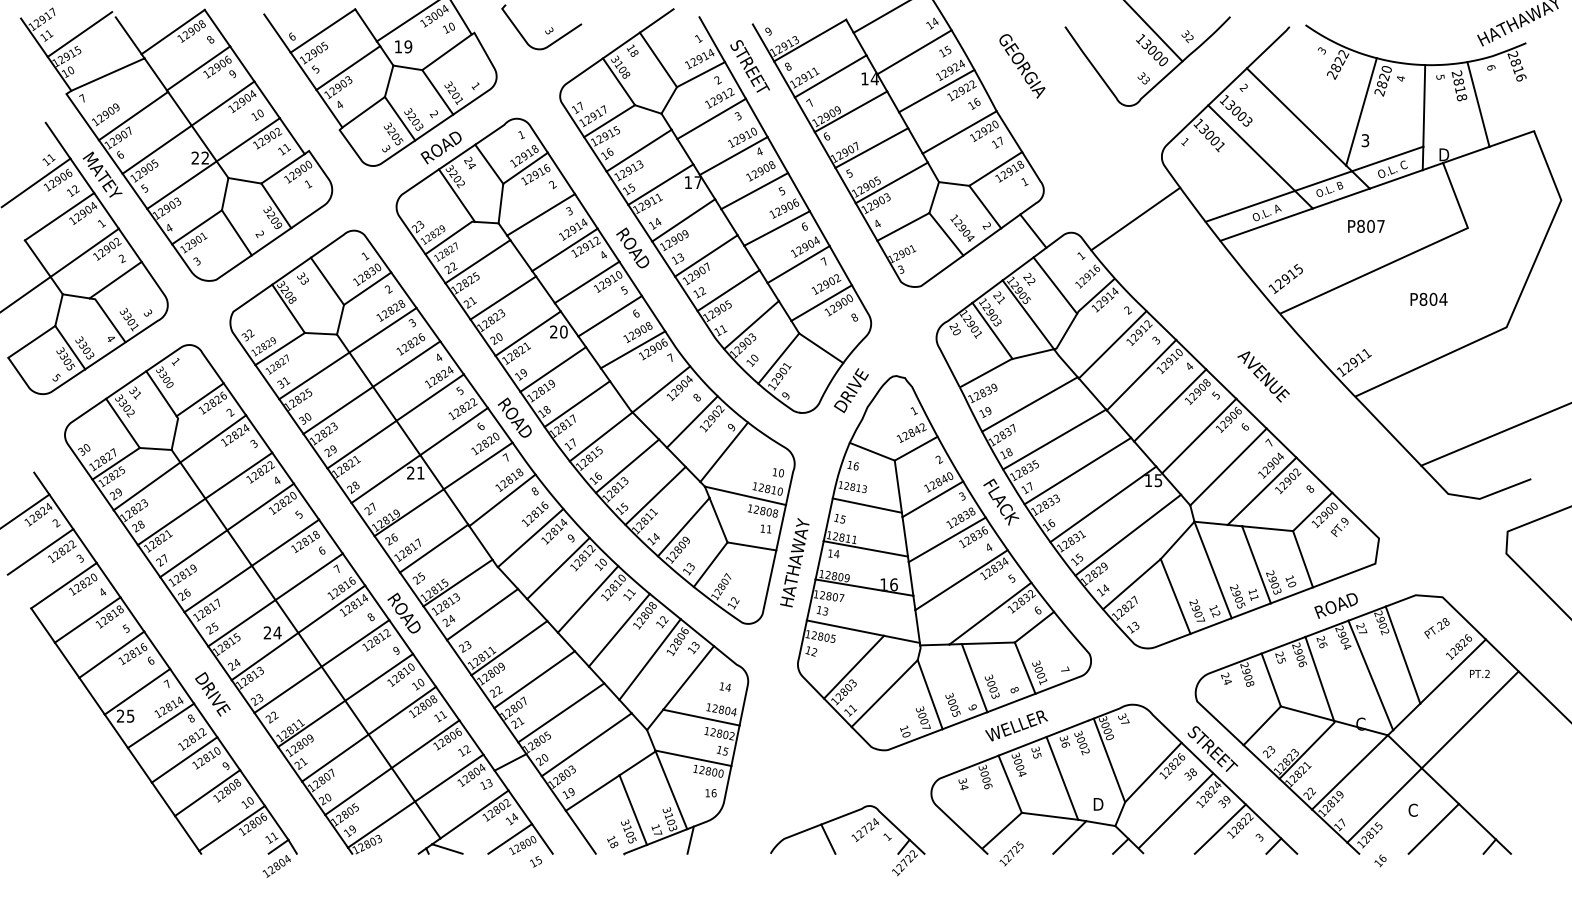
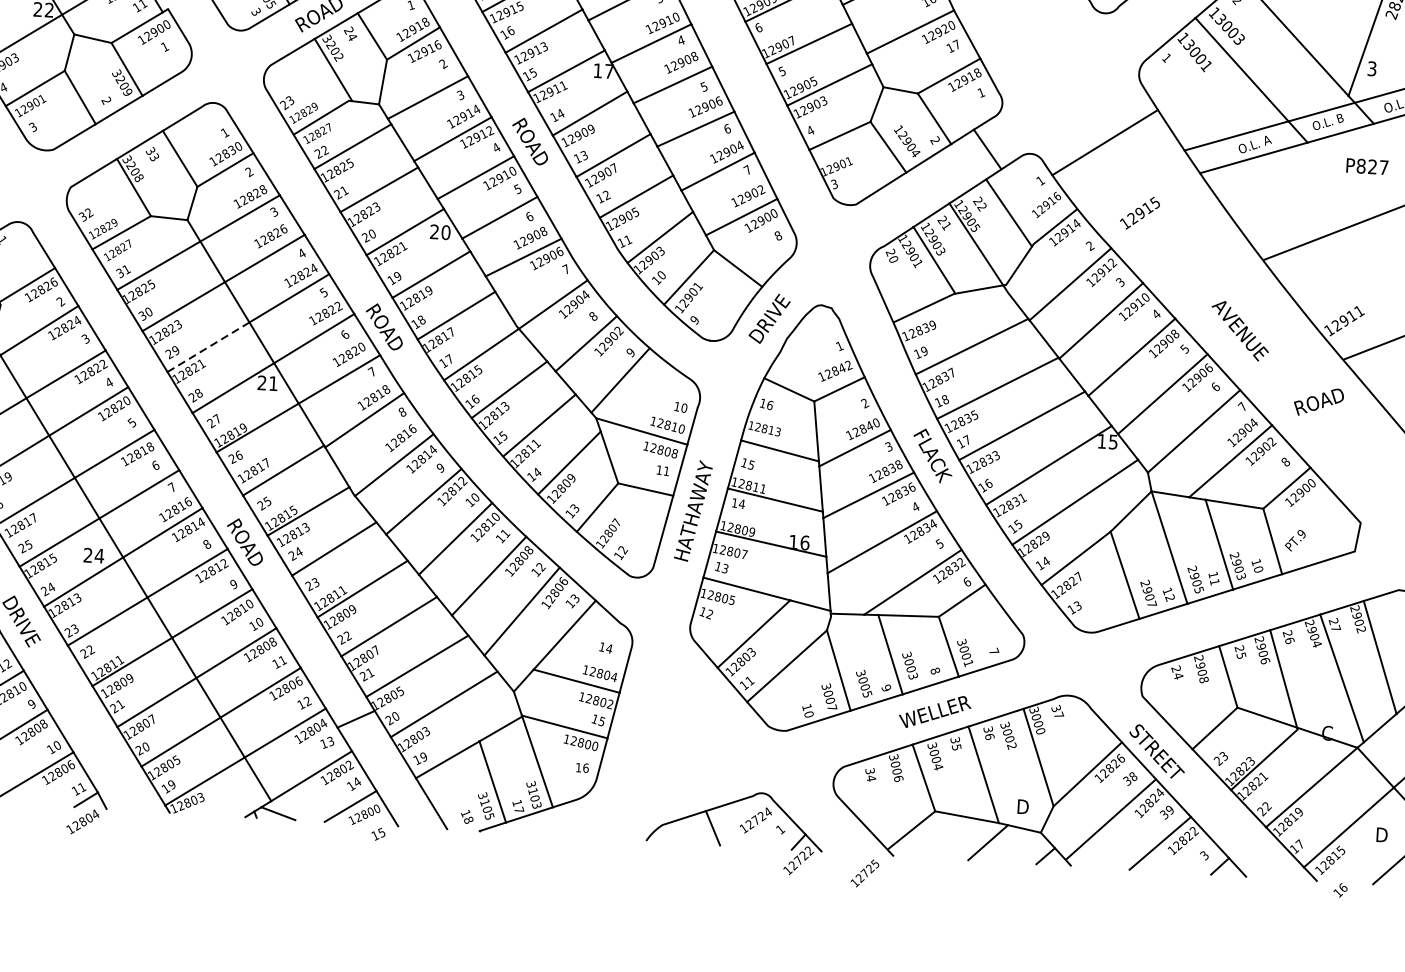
text: (1370, 226) -> (1372, 166), P807 -> P827
text: (1285, 278) -> (1139, 212), moved
line: (362, 444) -> (209, 347), solid -> dashed
text: (1339, 526) -> (1295, 539), moved
text: (1335, 605) -> (1318, 401), moved
text: (1413, 809) -> (1381, 834), C -> D
line: (690, 839) -> (555, 819), removed
text: (1011, 853) -> (864, 873), moved

